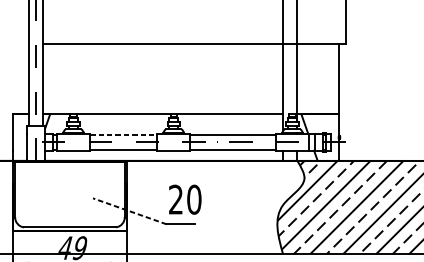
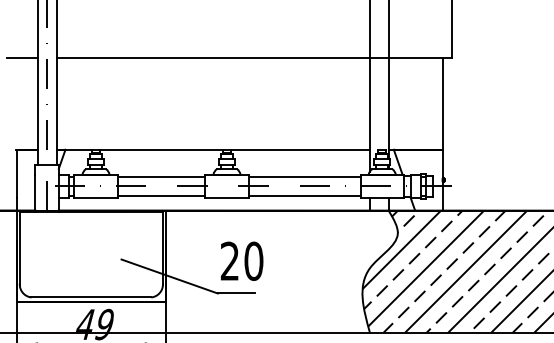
line: (17, 44) -> (22, 58), added
line: (123, 134) -> (161, 176), dashed -> solid
line: (129, 211) -> (169, 276), dashed -> solid

